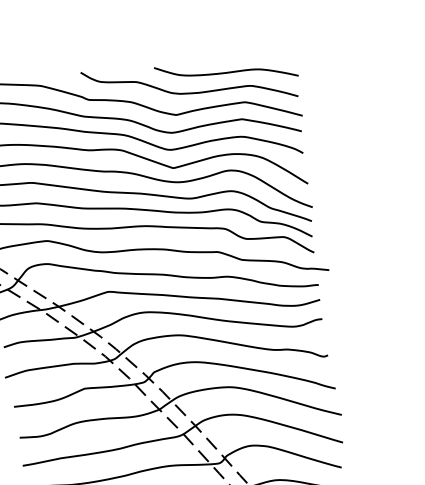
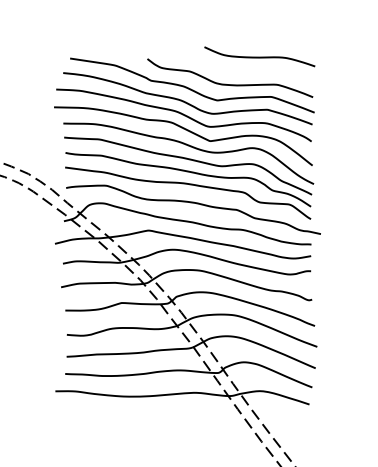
curve: (225, 71) -> (259, 56), moved

